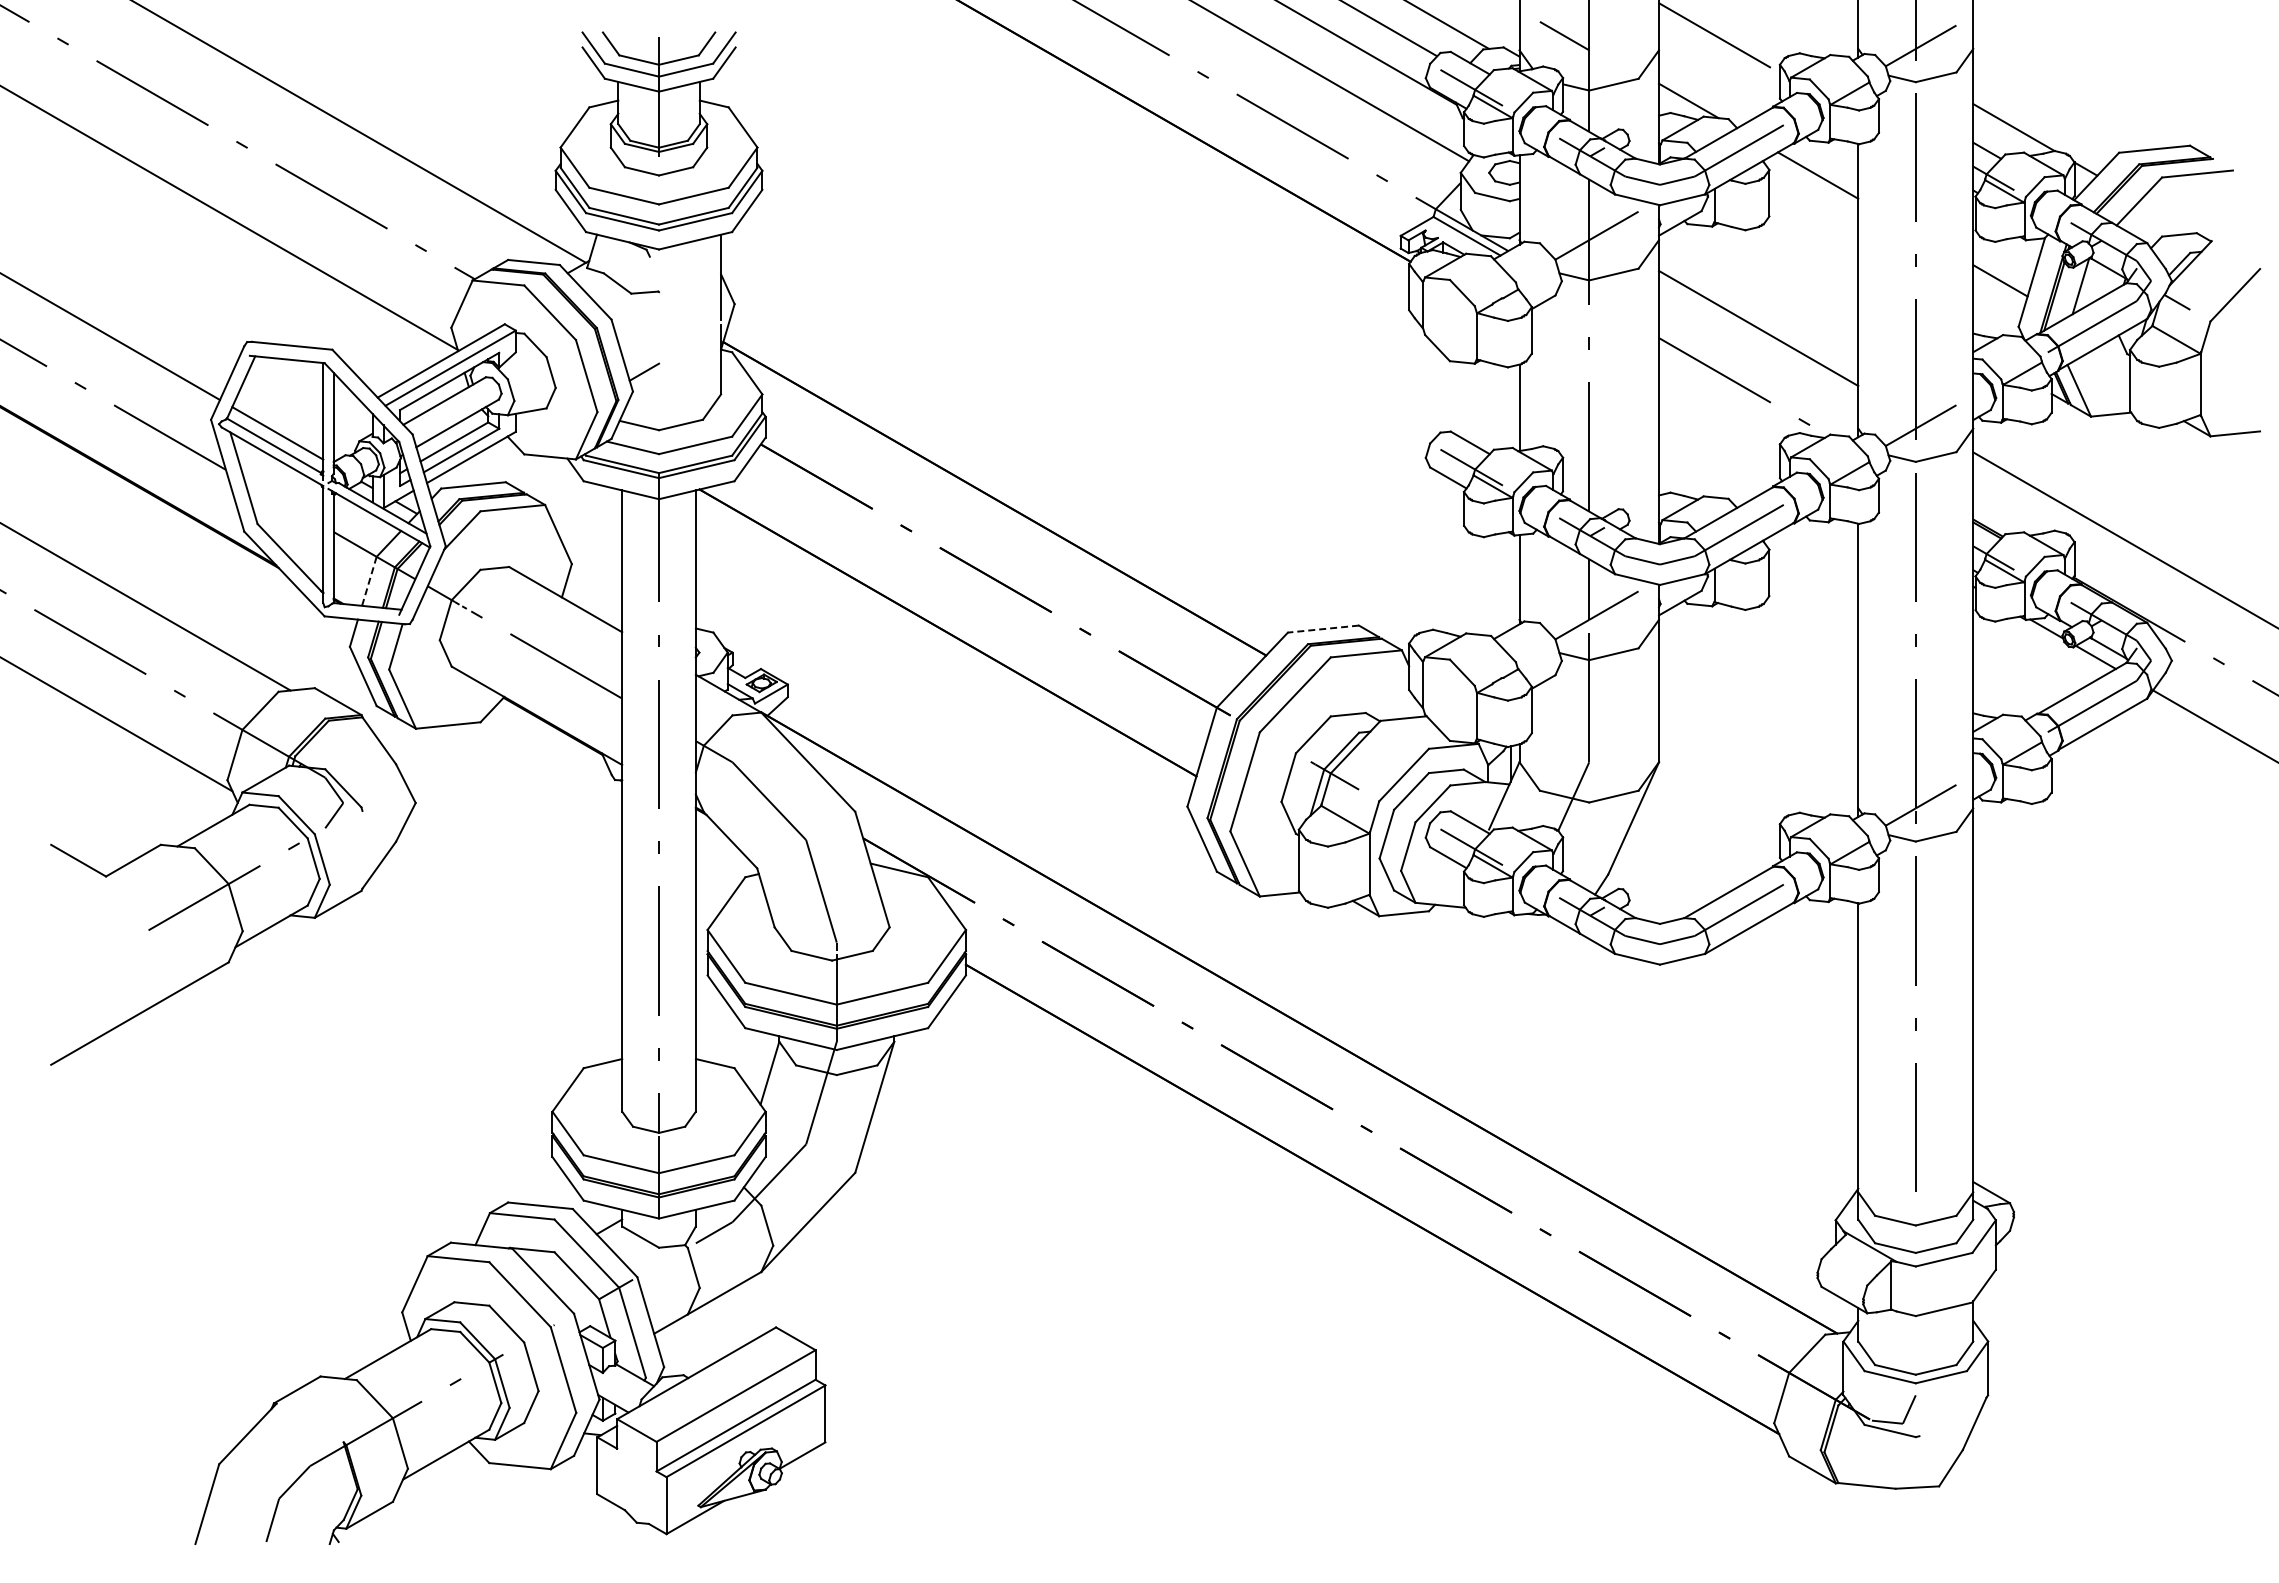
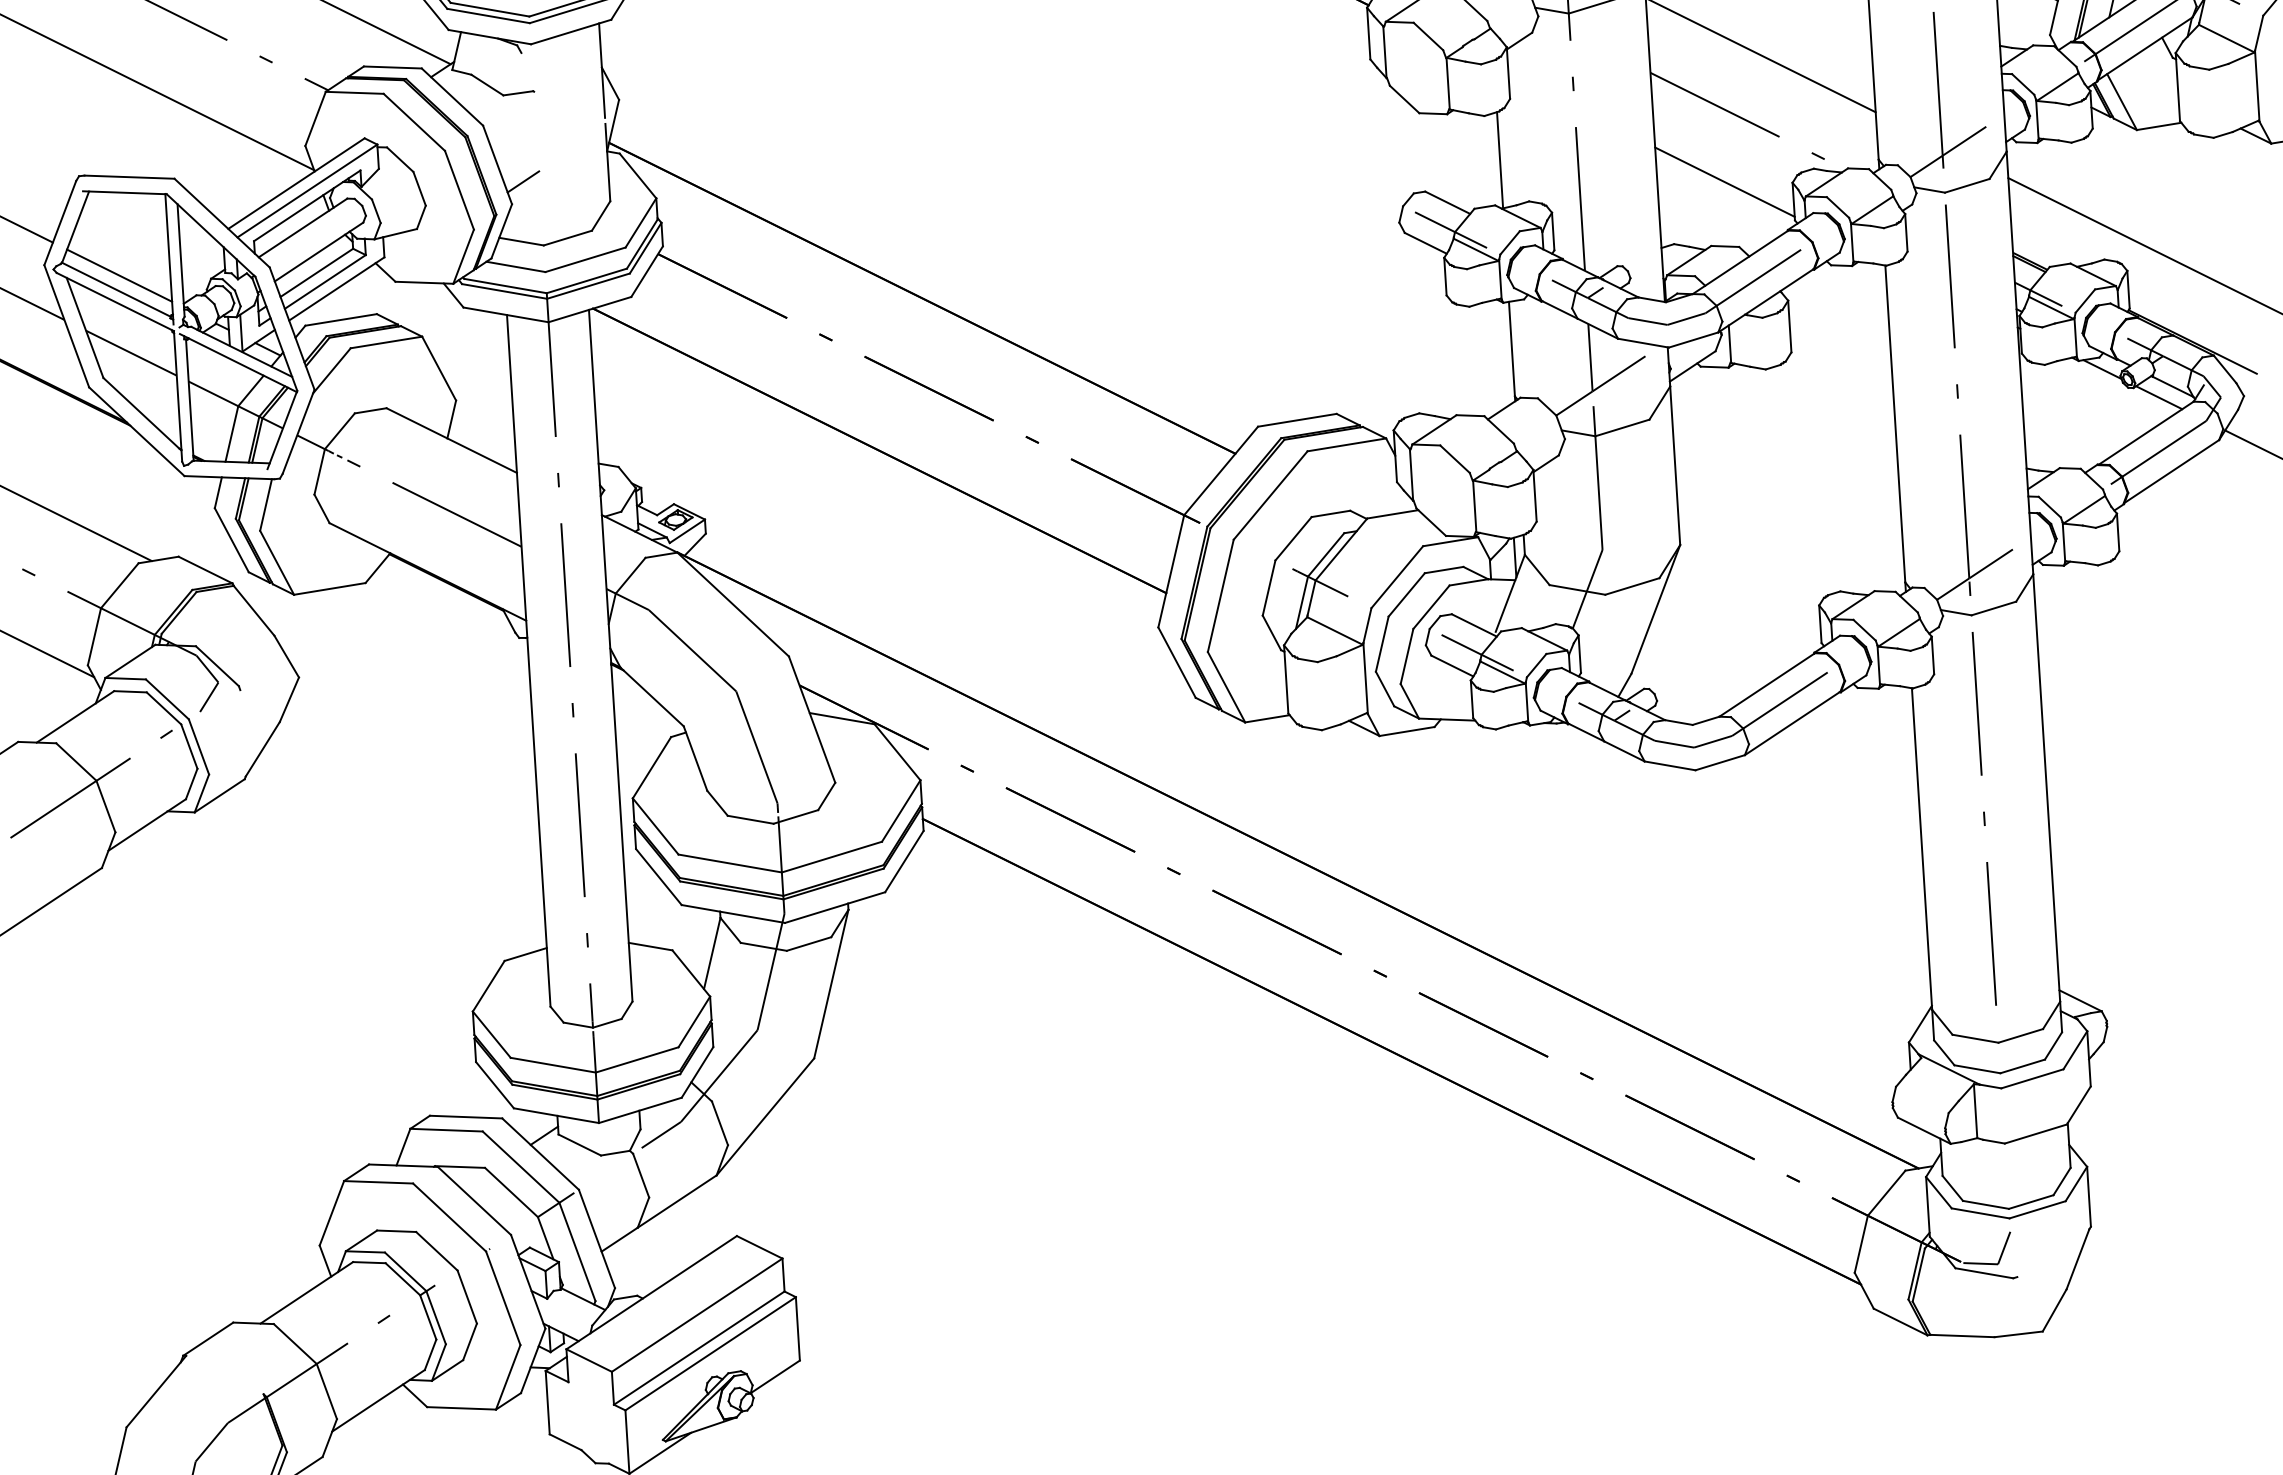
line: (1719, 440) -> (1724, 182), added
line: (283, 503) -> (130, 353), added
line: (369, 581) -> (232, 434), dashed -> solid
line: (1323, 629) -> (1297, 420), dashed -> solid

